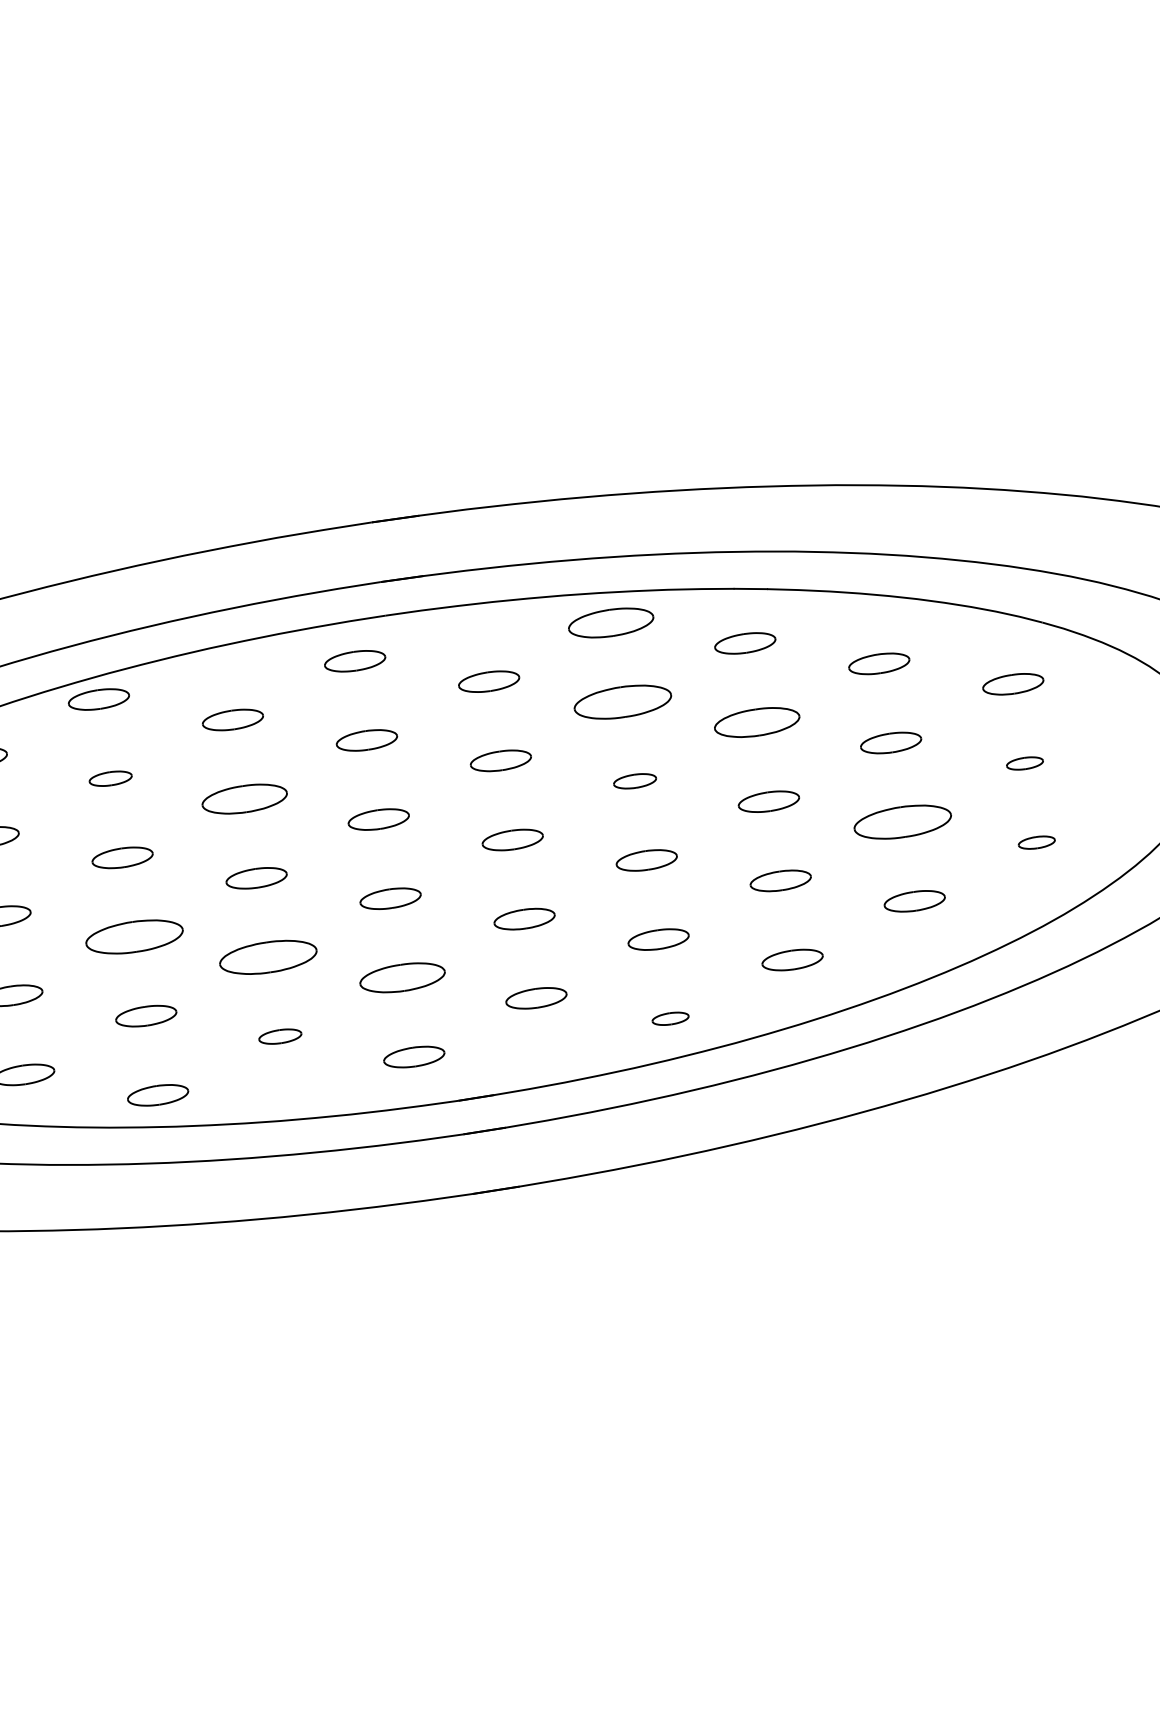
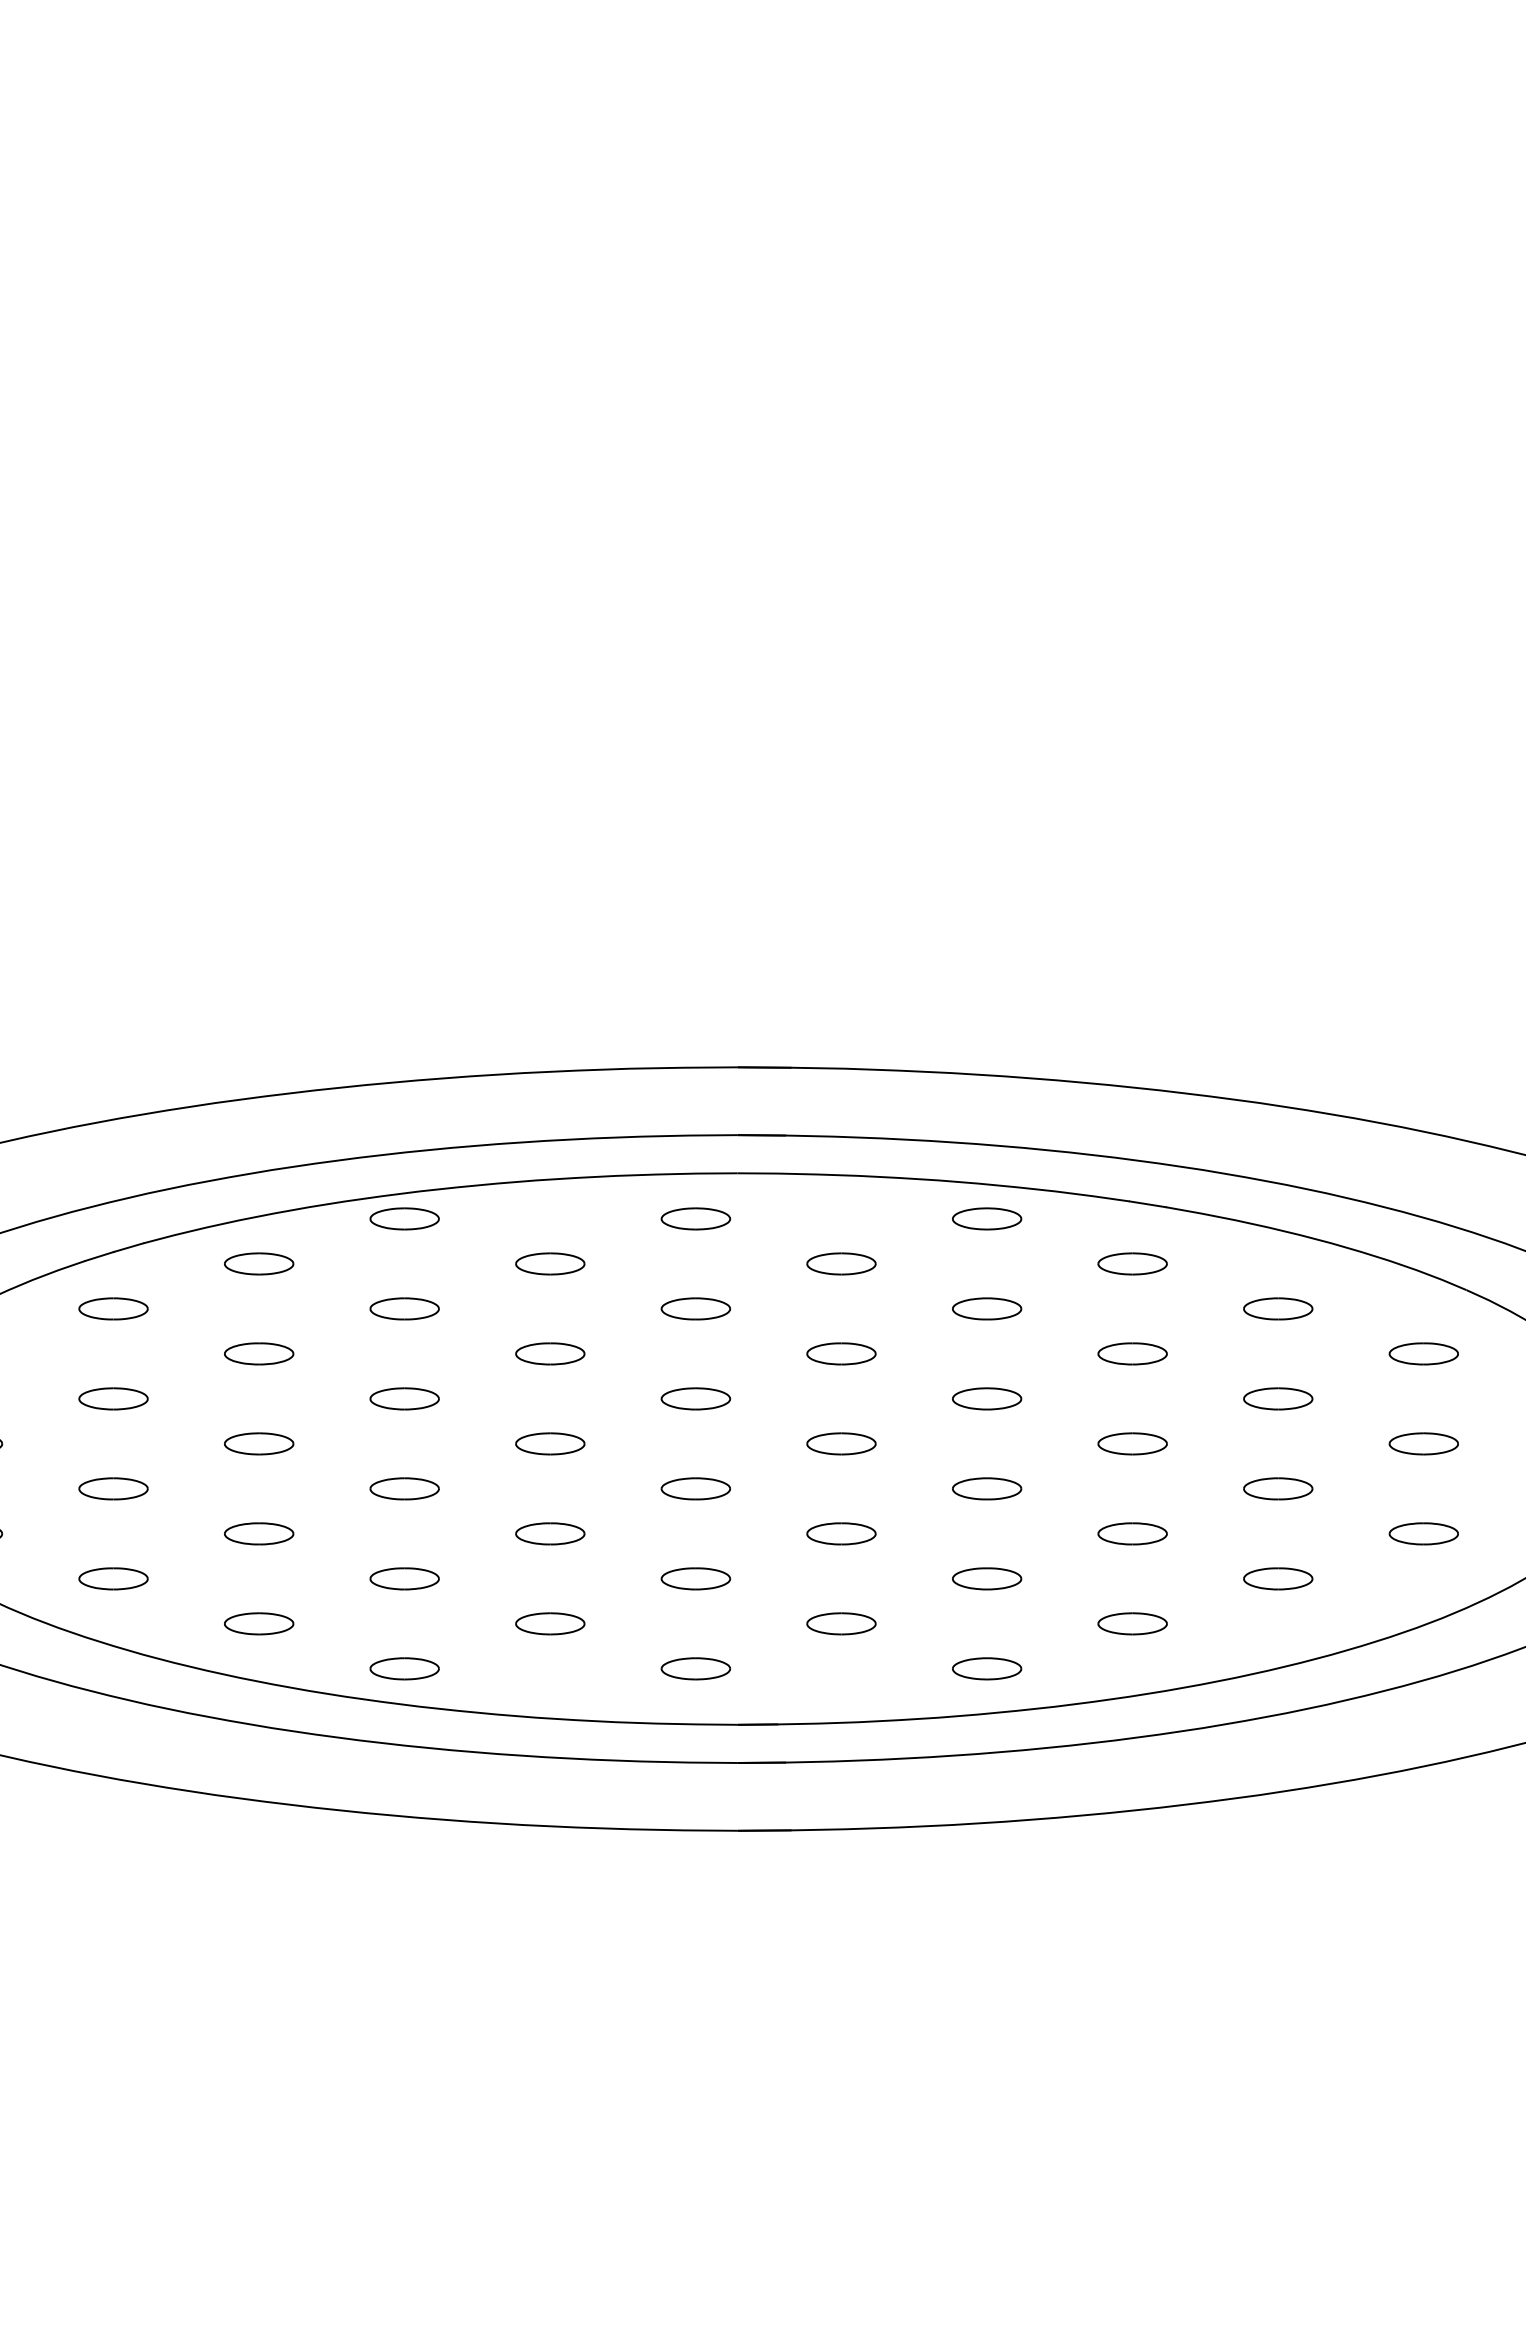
part: (611, 622) -> (987, 1218), size x0.71
part: (623, 701) -> (987, 1308), size x0.62
part: (756, 722) -> (1132, 1353), size x0.71
part: (1024, 763) -> (1423, 1443), size x1.67
part: (110, 778) -> (404, 1308), size x1.43
part: (635, 780) -> (987, 1398), size x1.43
part: (244, 798) -> (550, 1353), size x0.71
part: (903, 821) -> (1278, 1488), size x0.62
part: (1036, 842) -> (1423, 1533), size x1.67
part: (134, 936) -> (404, 1488), size x0.62
part: (268, 957) -> (550, 1533), size x0.62
part: (402, 977) -> (695, 1578), size x0.71
part: (670, 1018) -> (987, 1668), size x1.67
part: (280, 1036) -> (550, 1623), size x1.43

